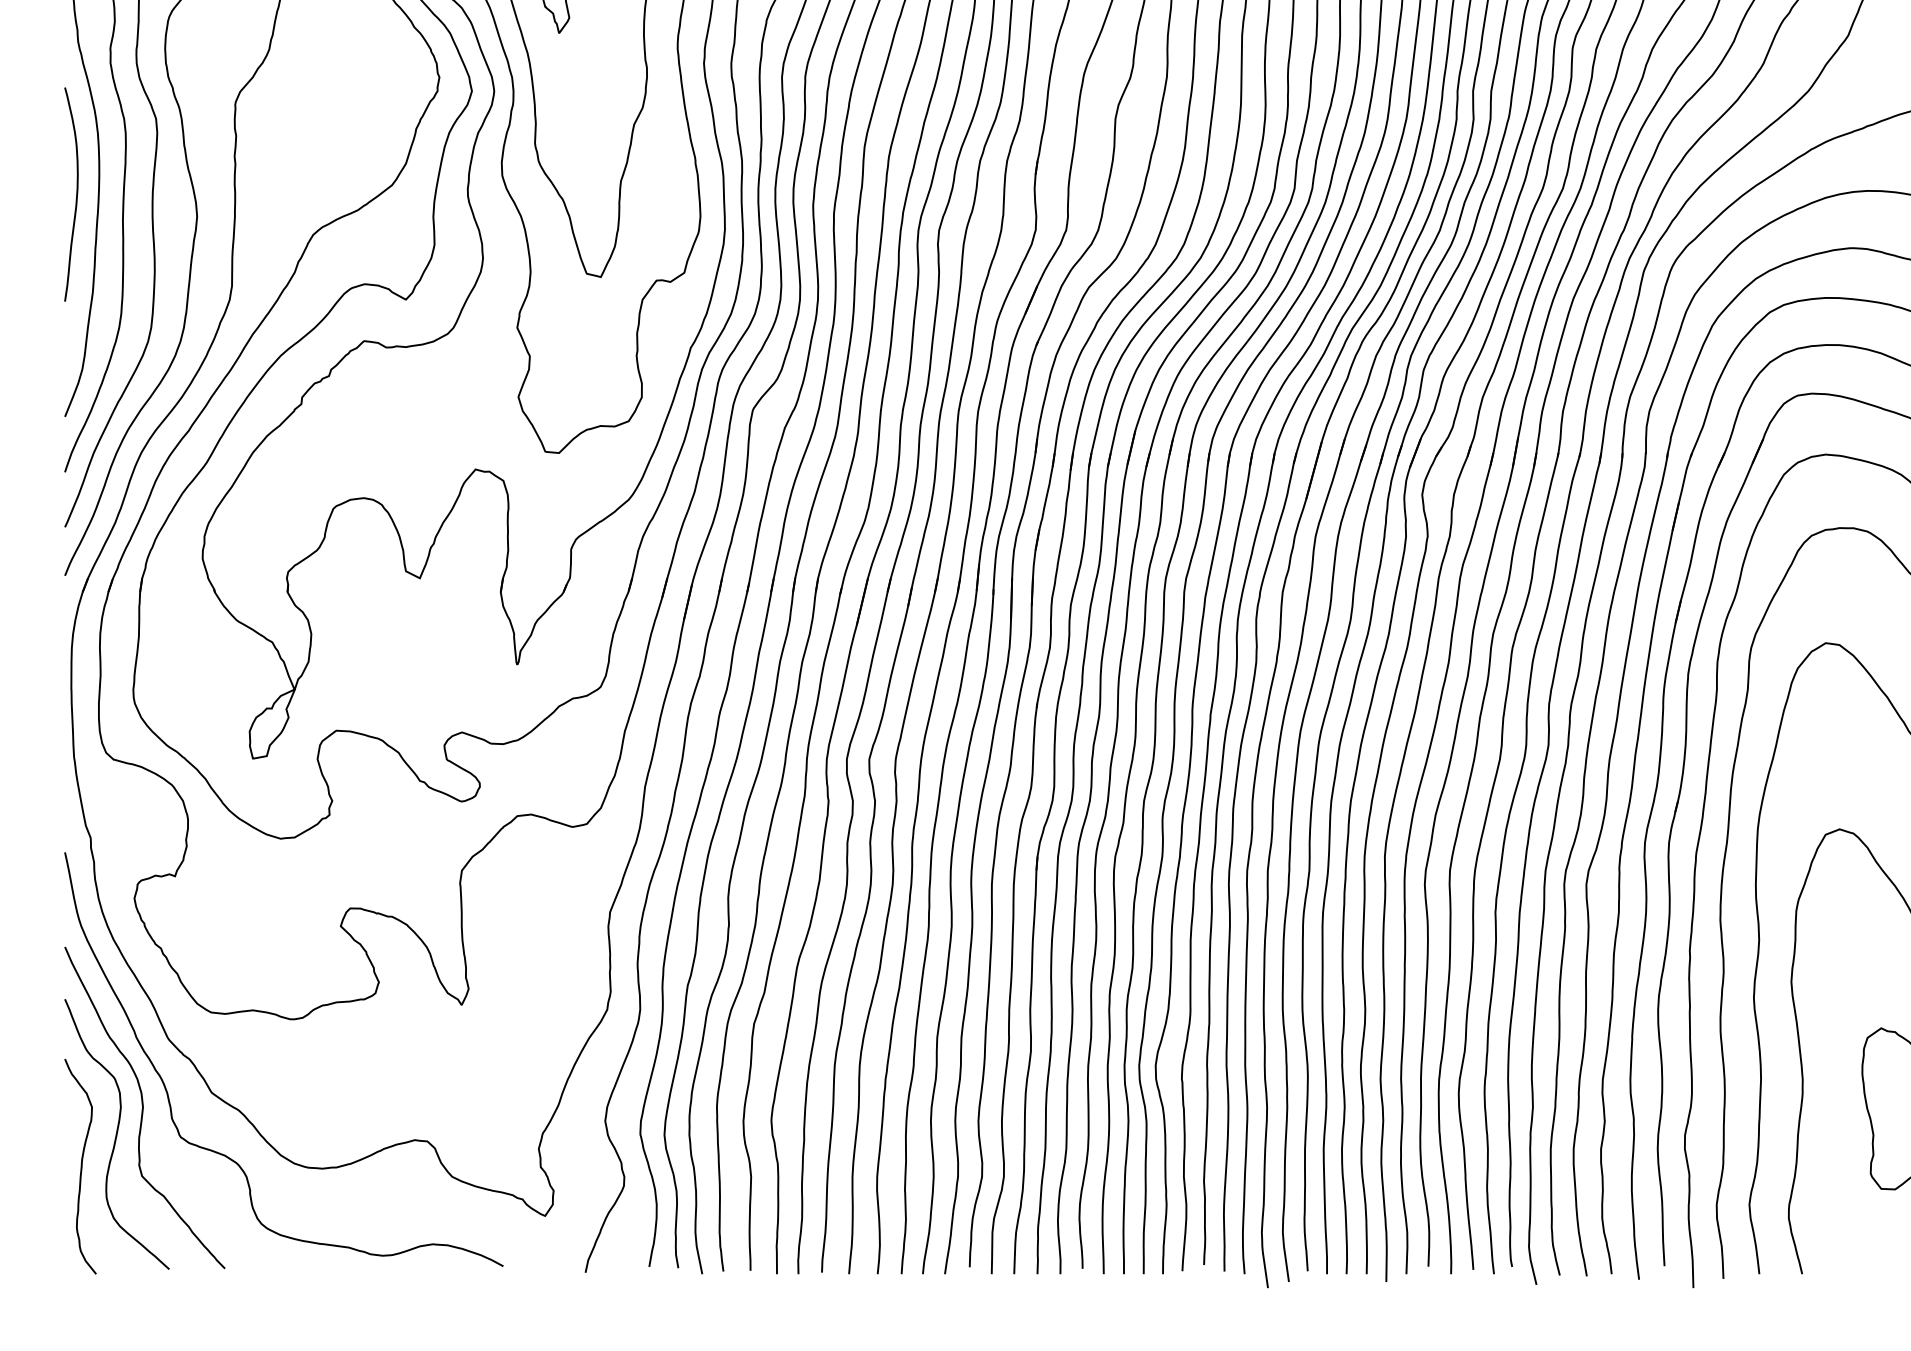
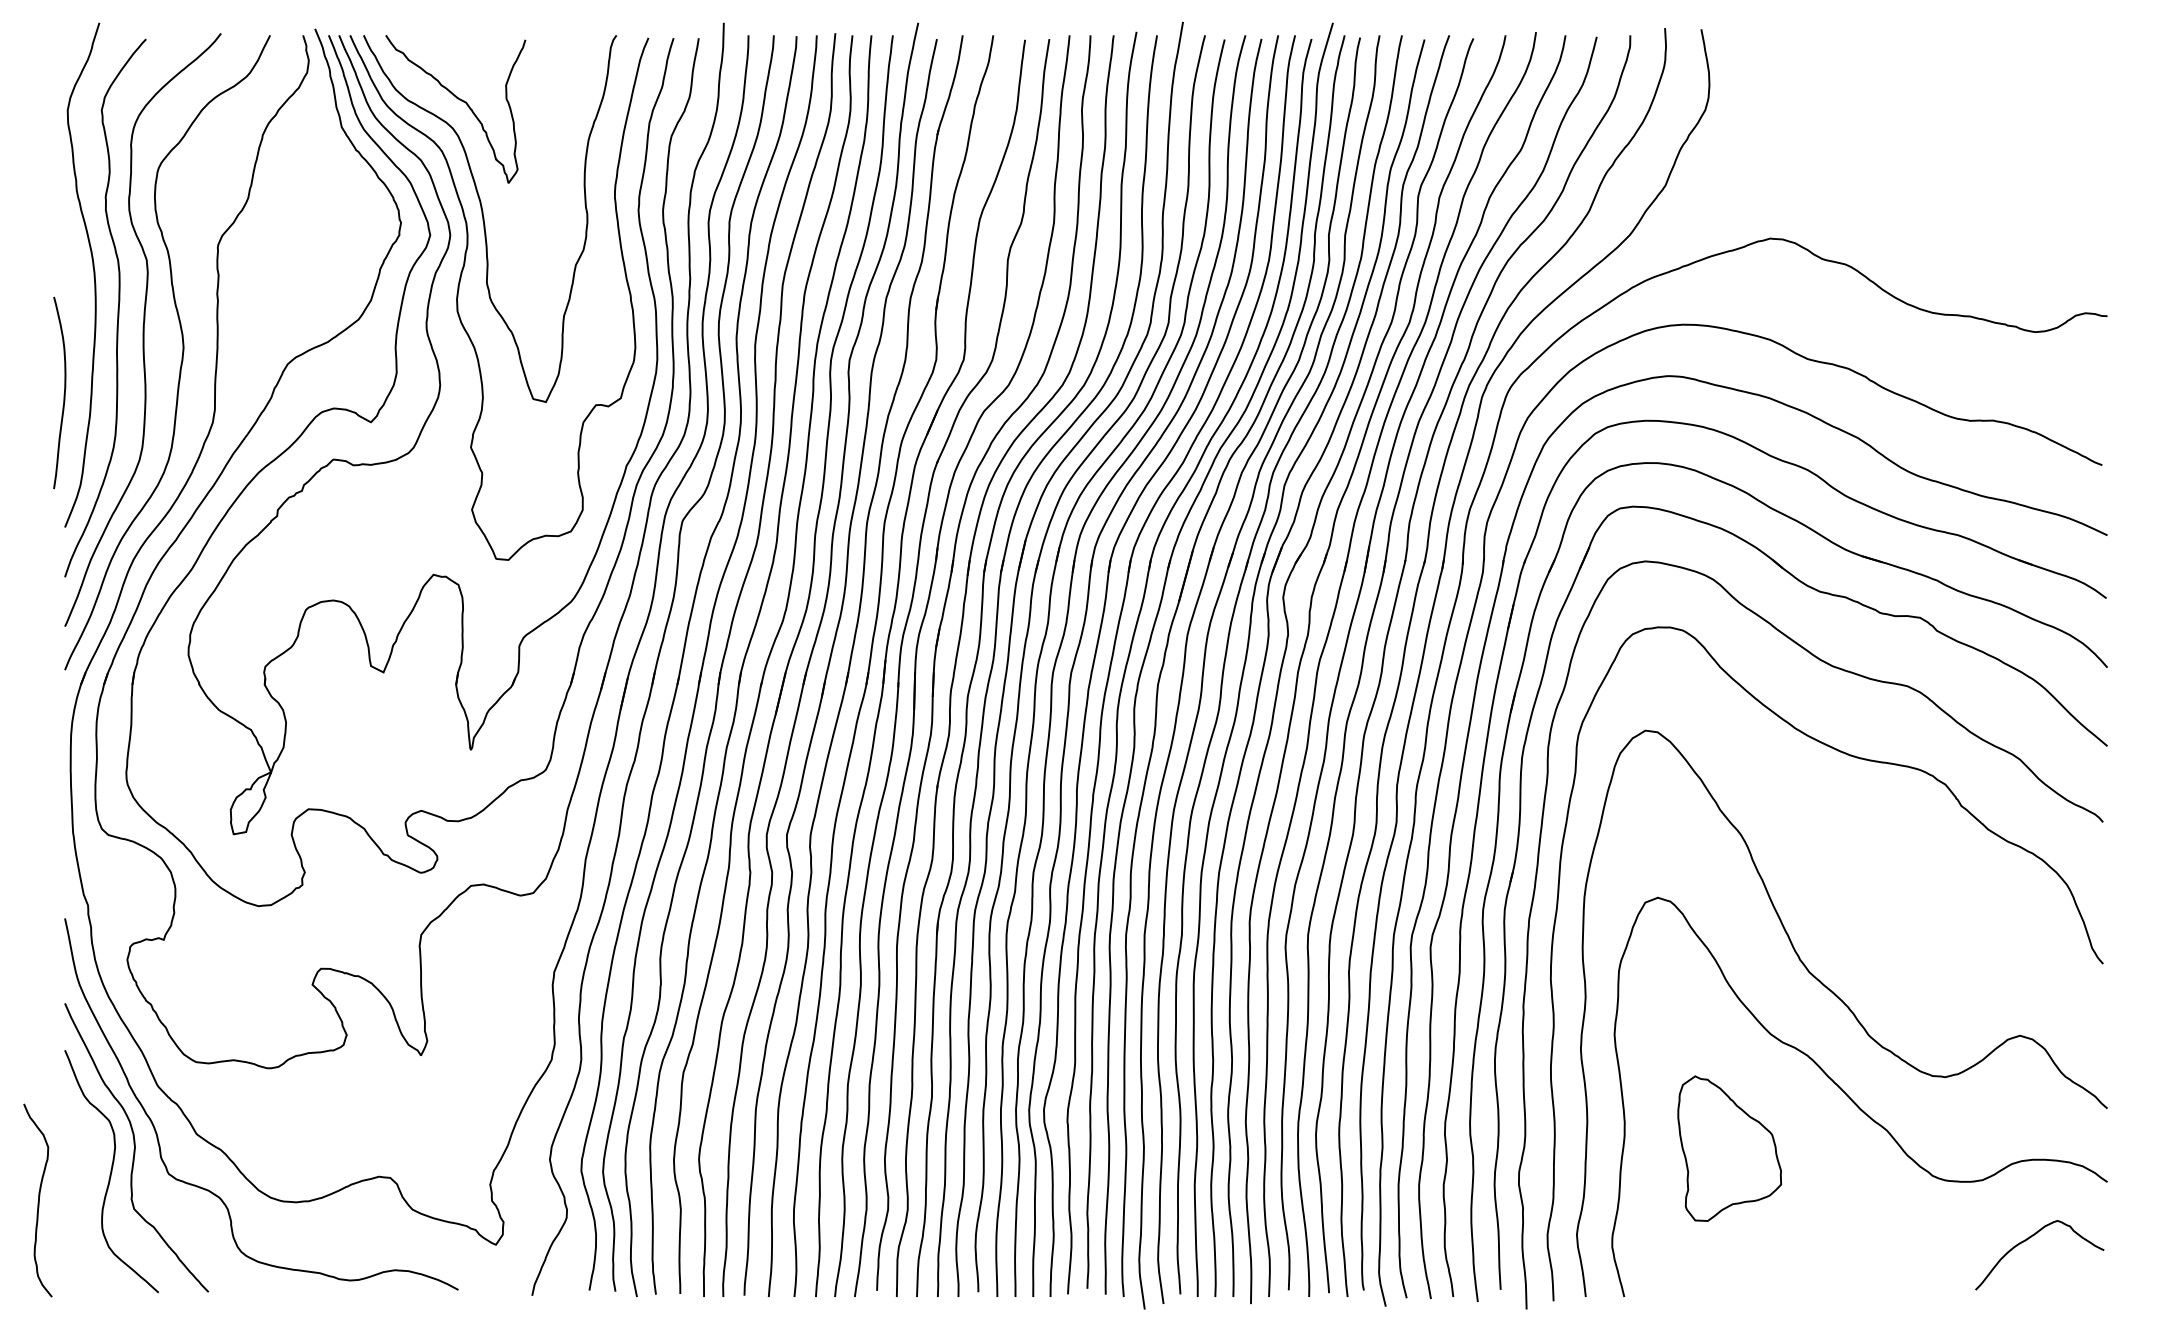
curve: (75, 196) -> (63, 394), moved
curve: (81, 1166) -> (38, 1200), moved

